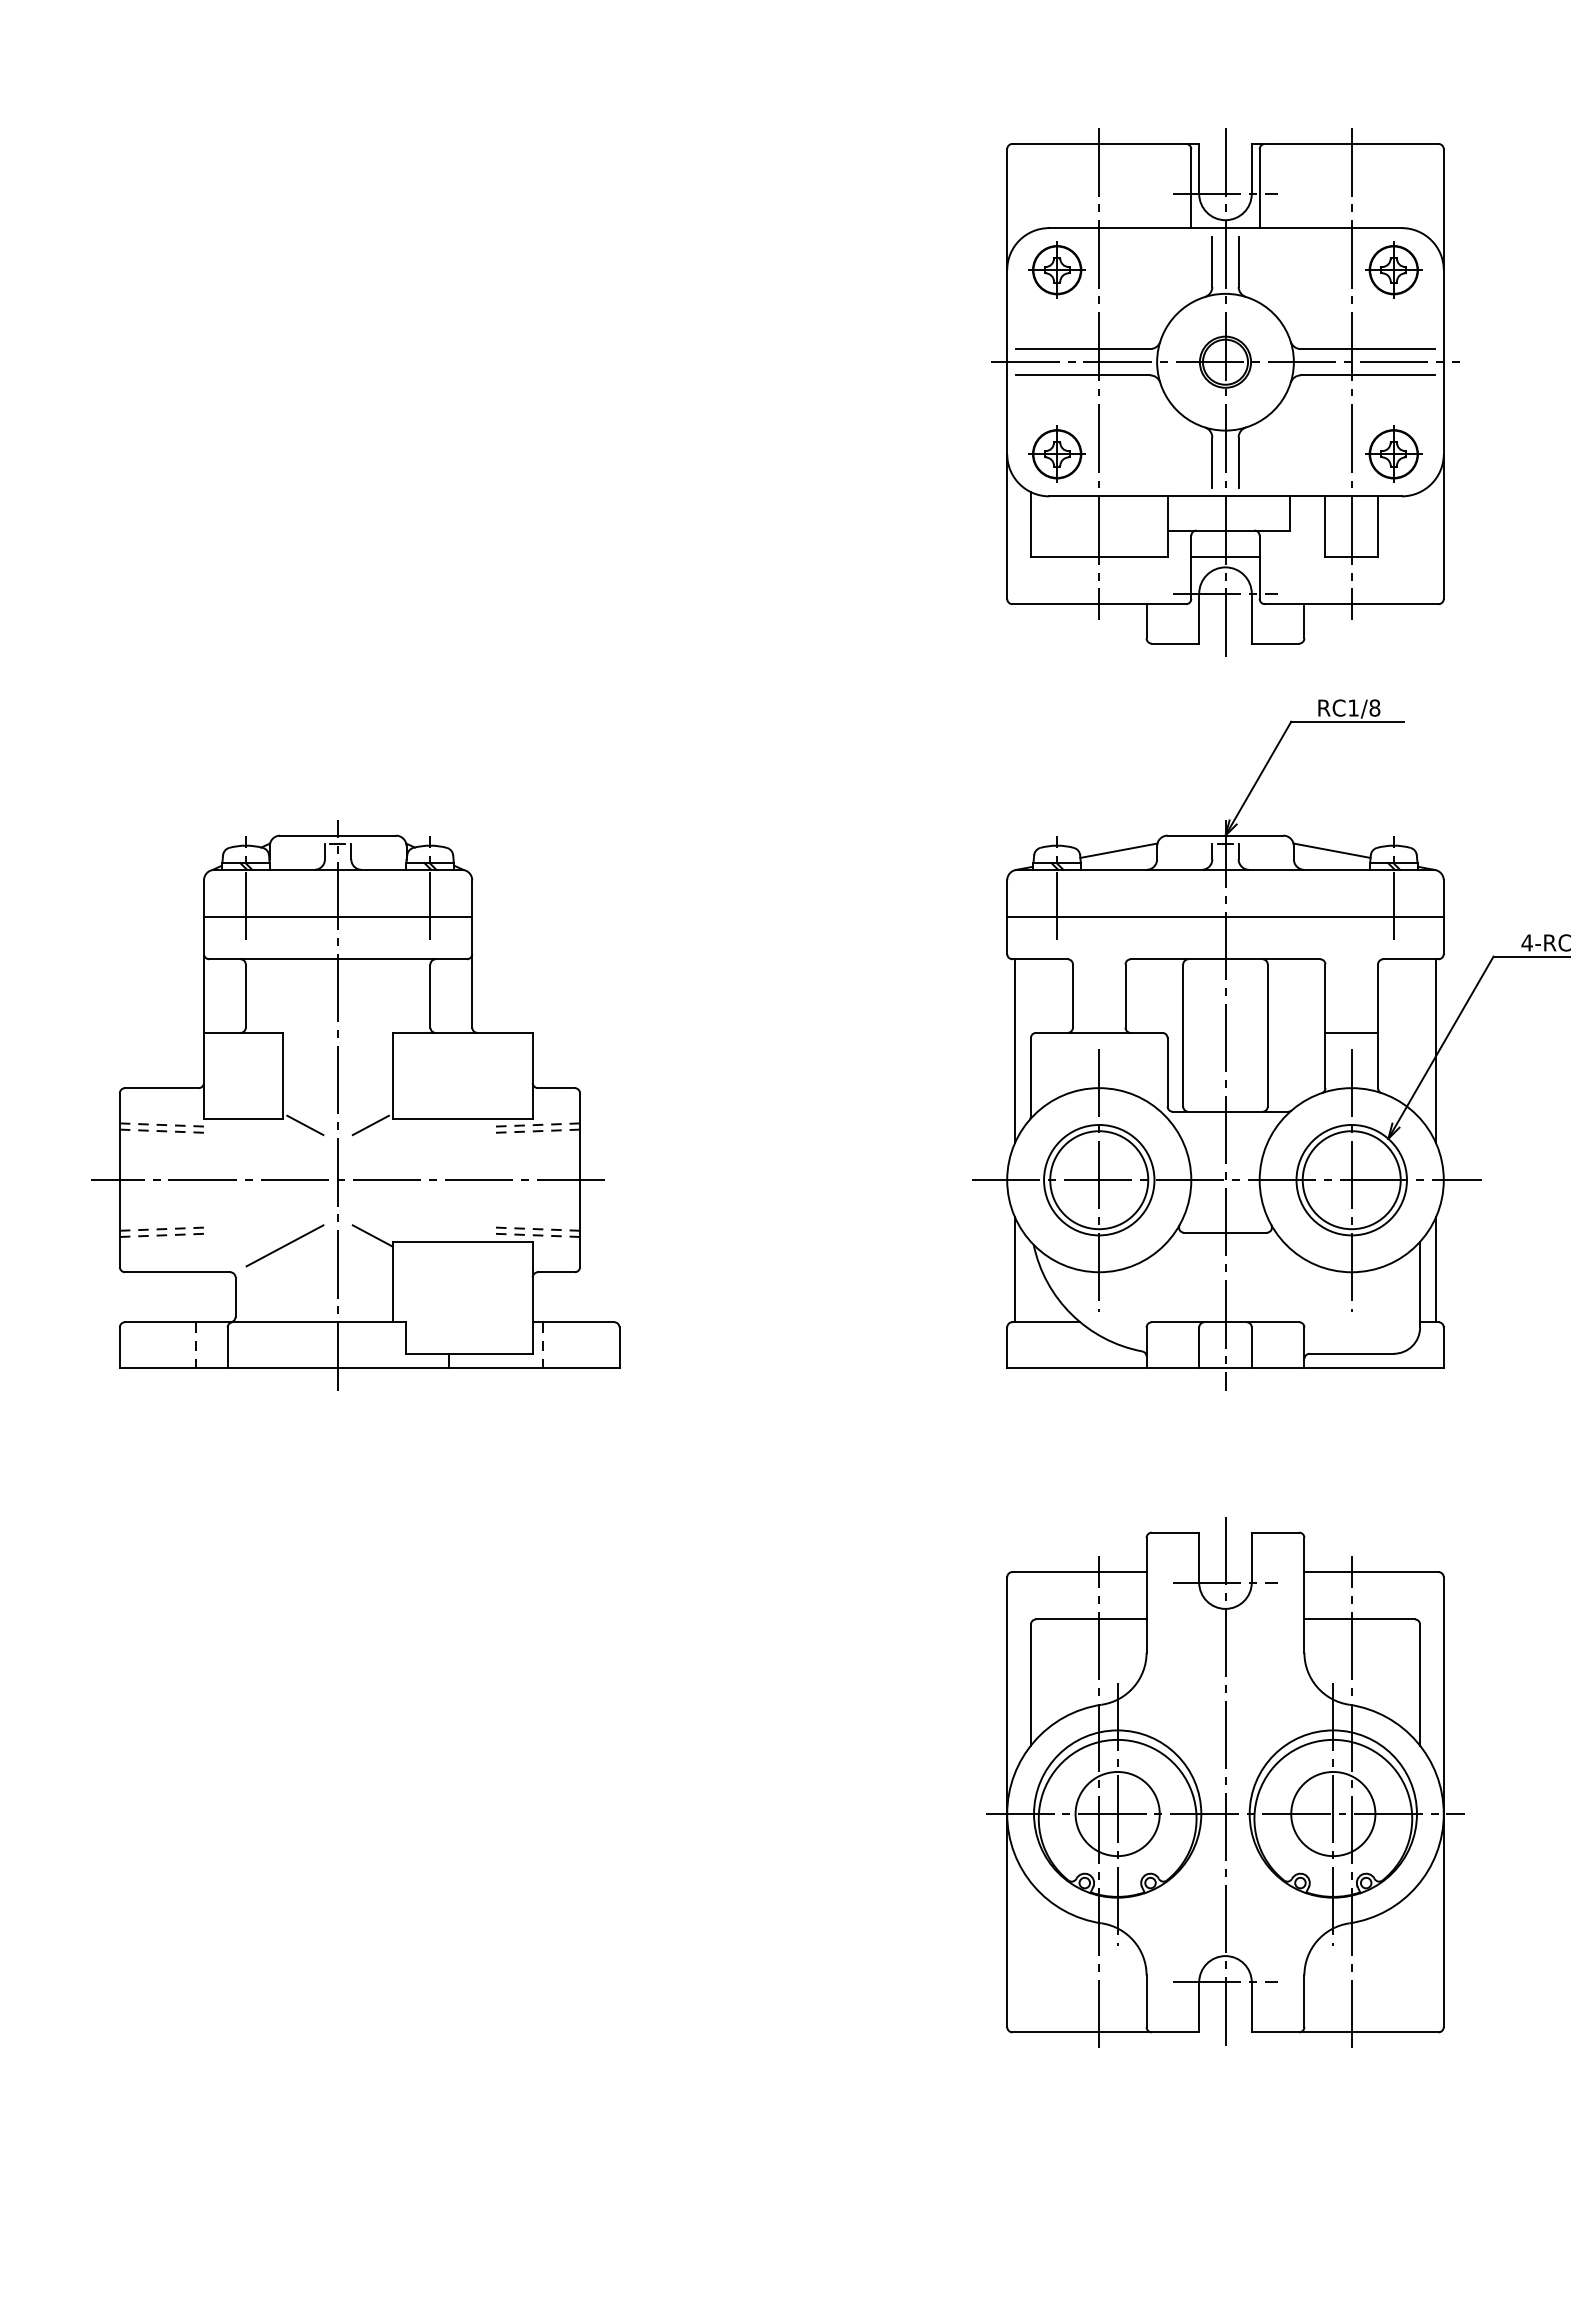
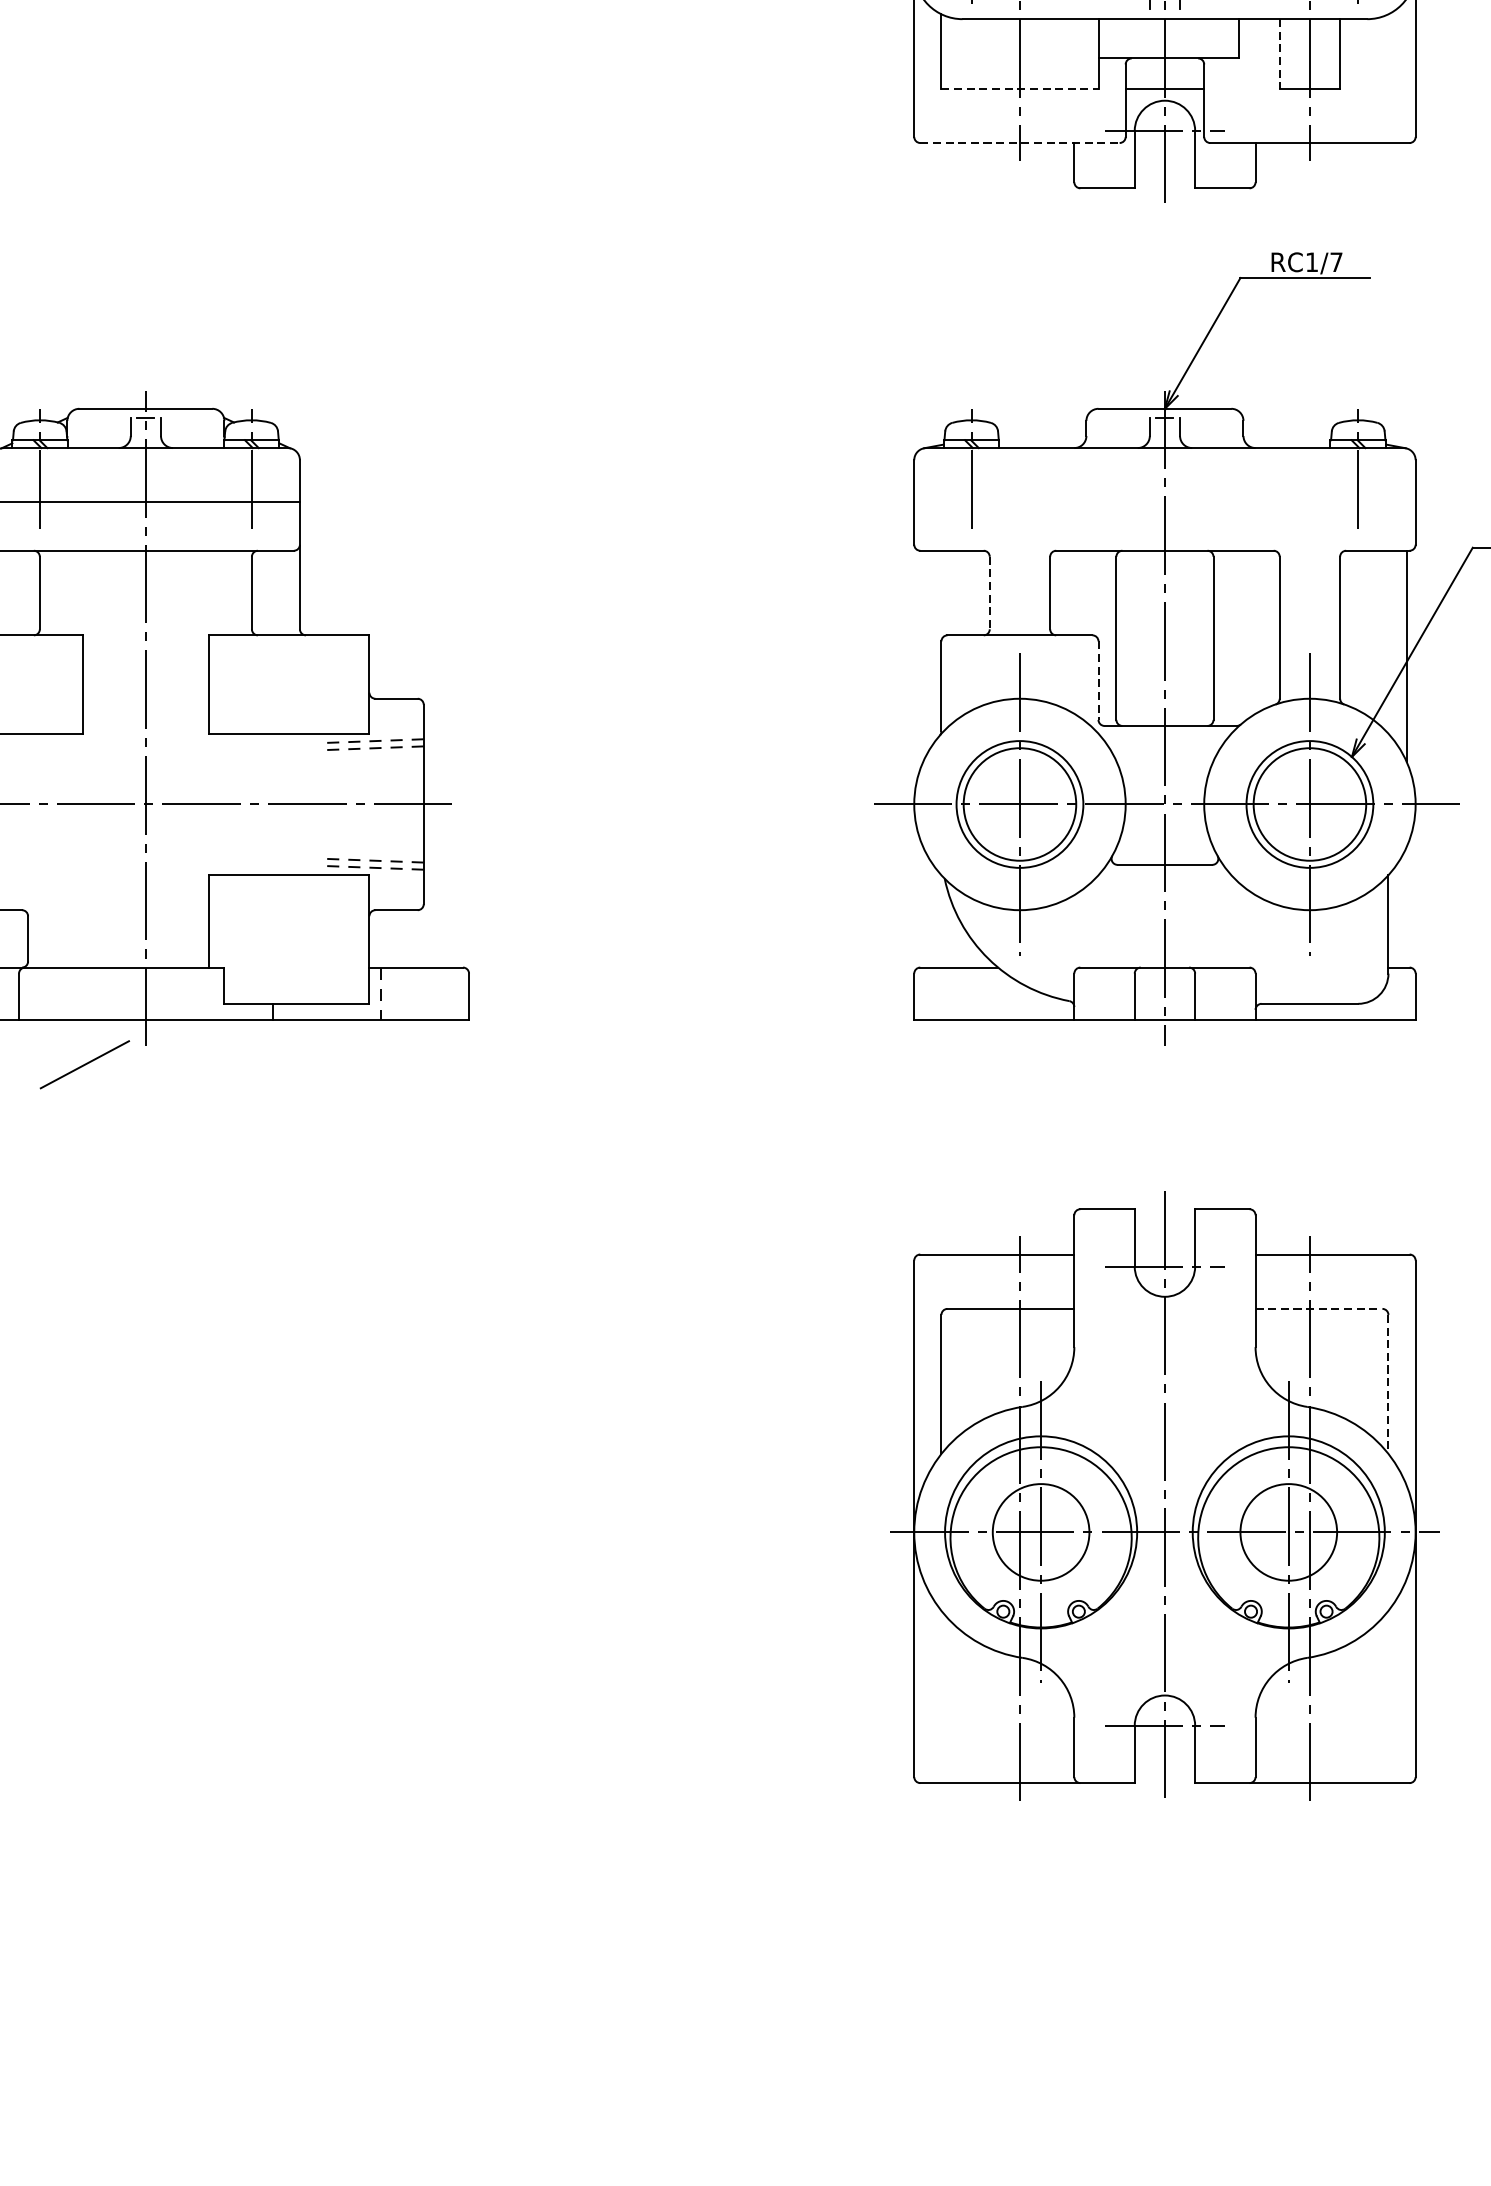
line: (1325, 527) -> (1279, 54), solid -> dashed
line: (1099, 556) -> (1020, 88), solid -> dashed
line: (1099, 604) -> (1020, 143), solid -> dashed
text: (1374, 707) -> (1336, 261), RC1/8 -> RC1/7
line: (1118, 850) -> (1042, 425), removed
line: (1331, 850) -> (1286, 425), removed
line: (1225, 917) -> (1164, 502), removed
line: (1072, 996) -> (989, 593), solid -> dashed
line: (1351, 1032) -> (1309, 634), removed
line: (1015, 1050) -> (923, 655), removed
line: (1167, 1072) -> (1098, 680), solid -> dashed
line: (305, 1125) -> (108, 741), removed
line: (370, 1125) -> (183, 741), removed
line: (372, 1235) -> (185, 867), removed
line: (284, 1245) -> (84, 1064), moved
line: (1015, 1269) -> (923, 907), removed
line: (1435, 1269) -> (1406, 907), removed
line: (1360, 1619) -> (1319, 1308), solid -> dashed
line: (1420, 1685) -> (1388, 1384), solid -> dashed

